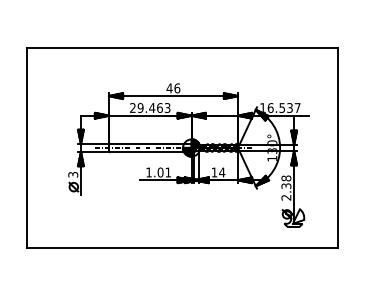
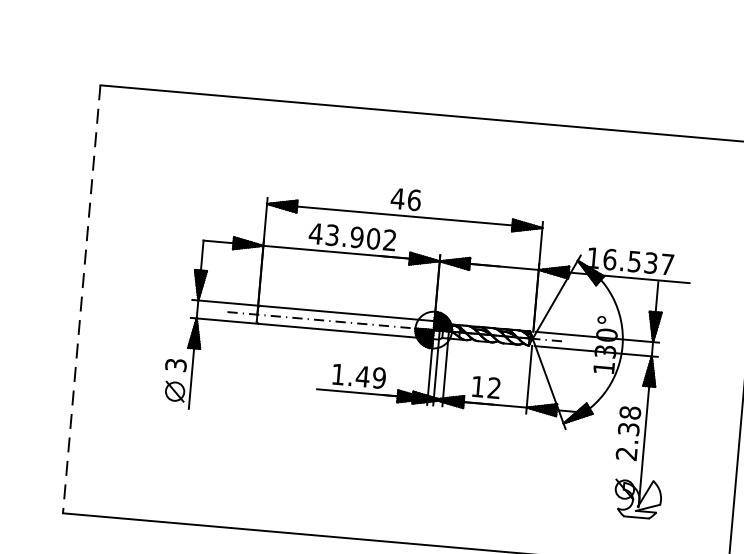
text: (149, 108) -> (351, 237), 29.463 -> 43.902
line: (26, 148) -> (81, 300), solid -> dashed
text: (164, 172) -> (371, 377), 1.01 -> 1.49
text: (222, 172) -> (495, 388), 14 -> 12

